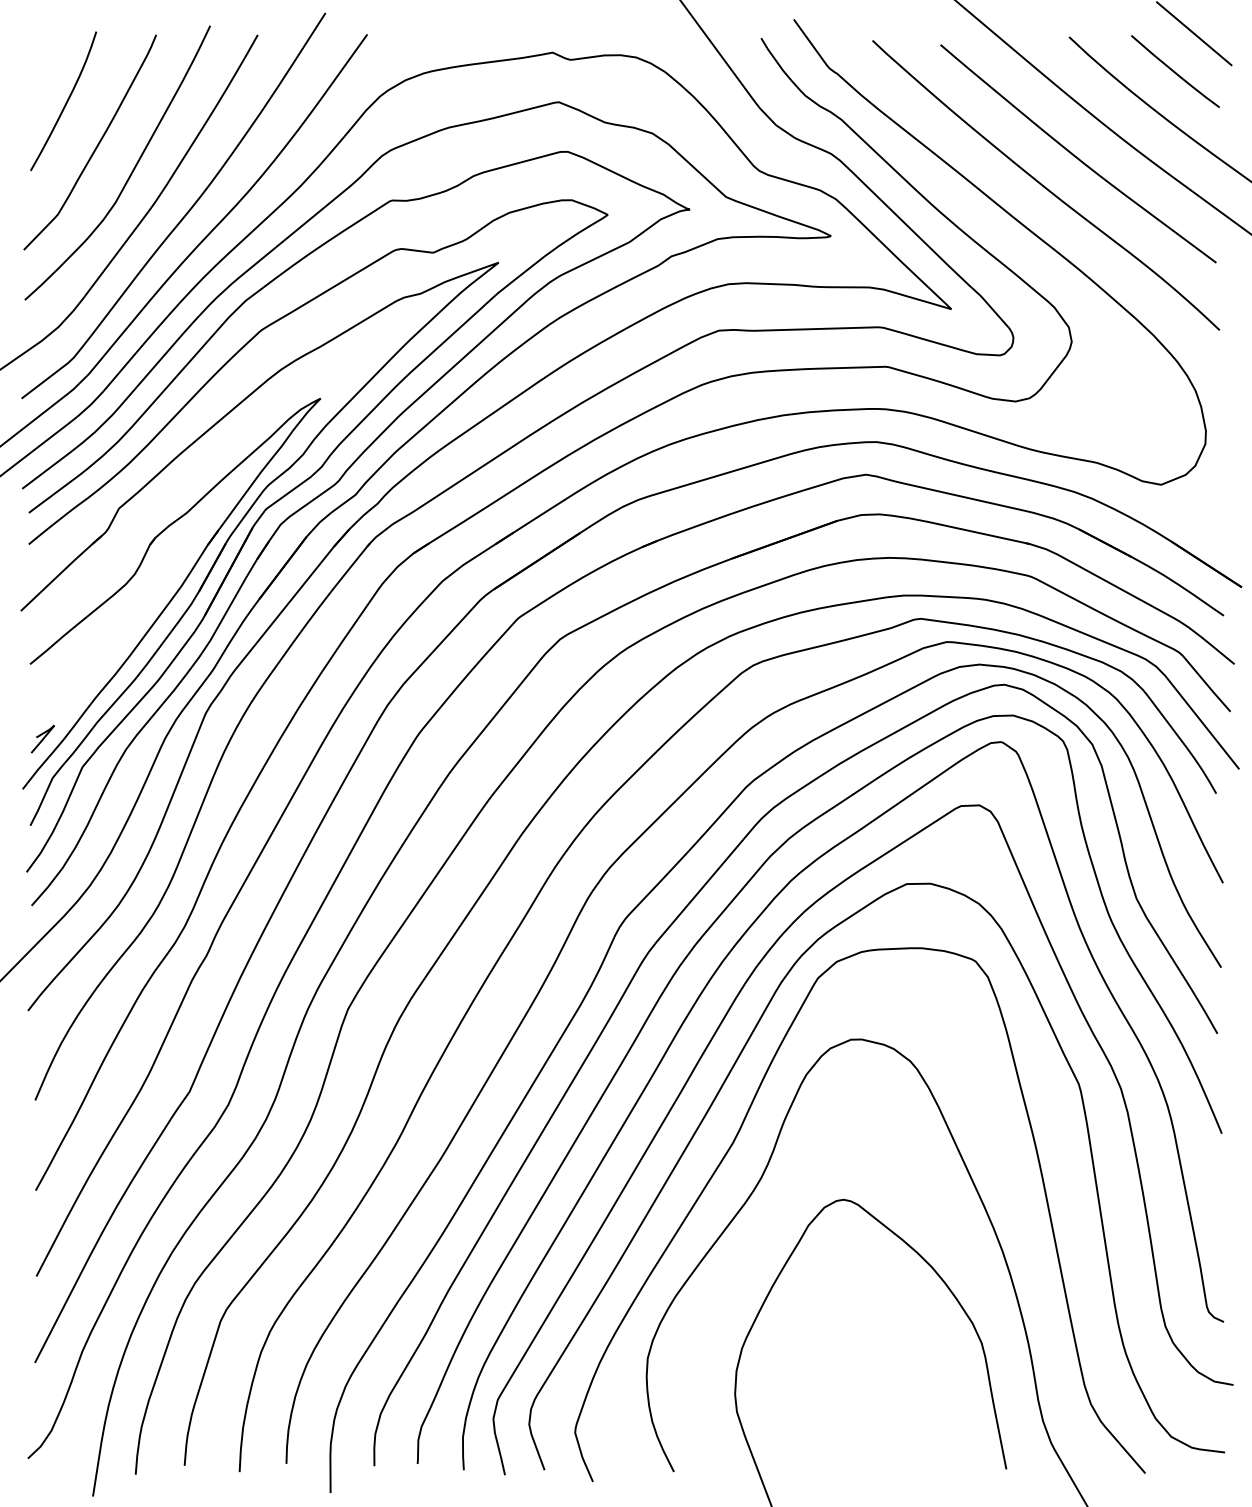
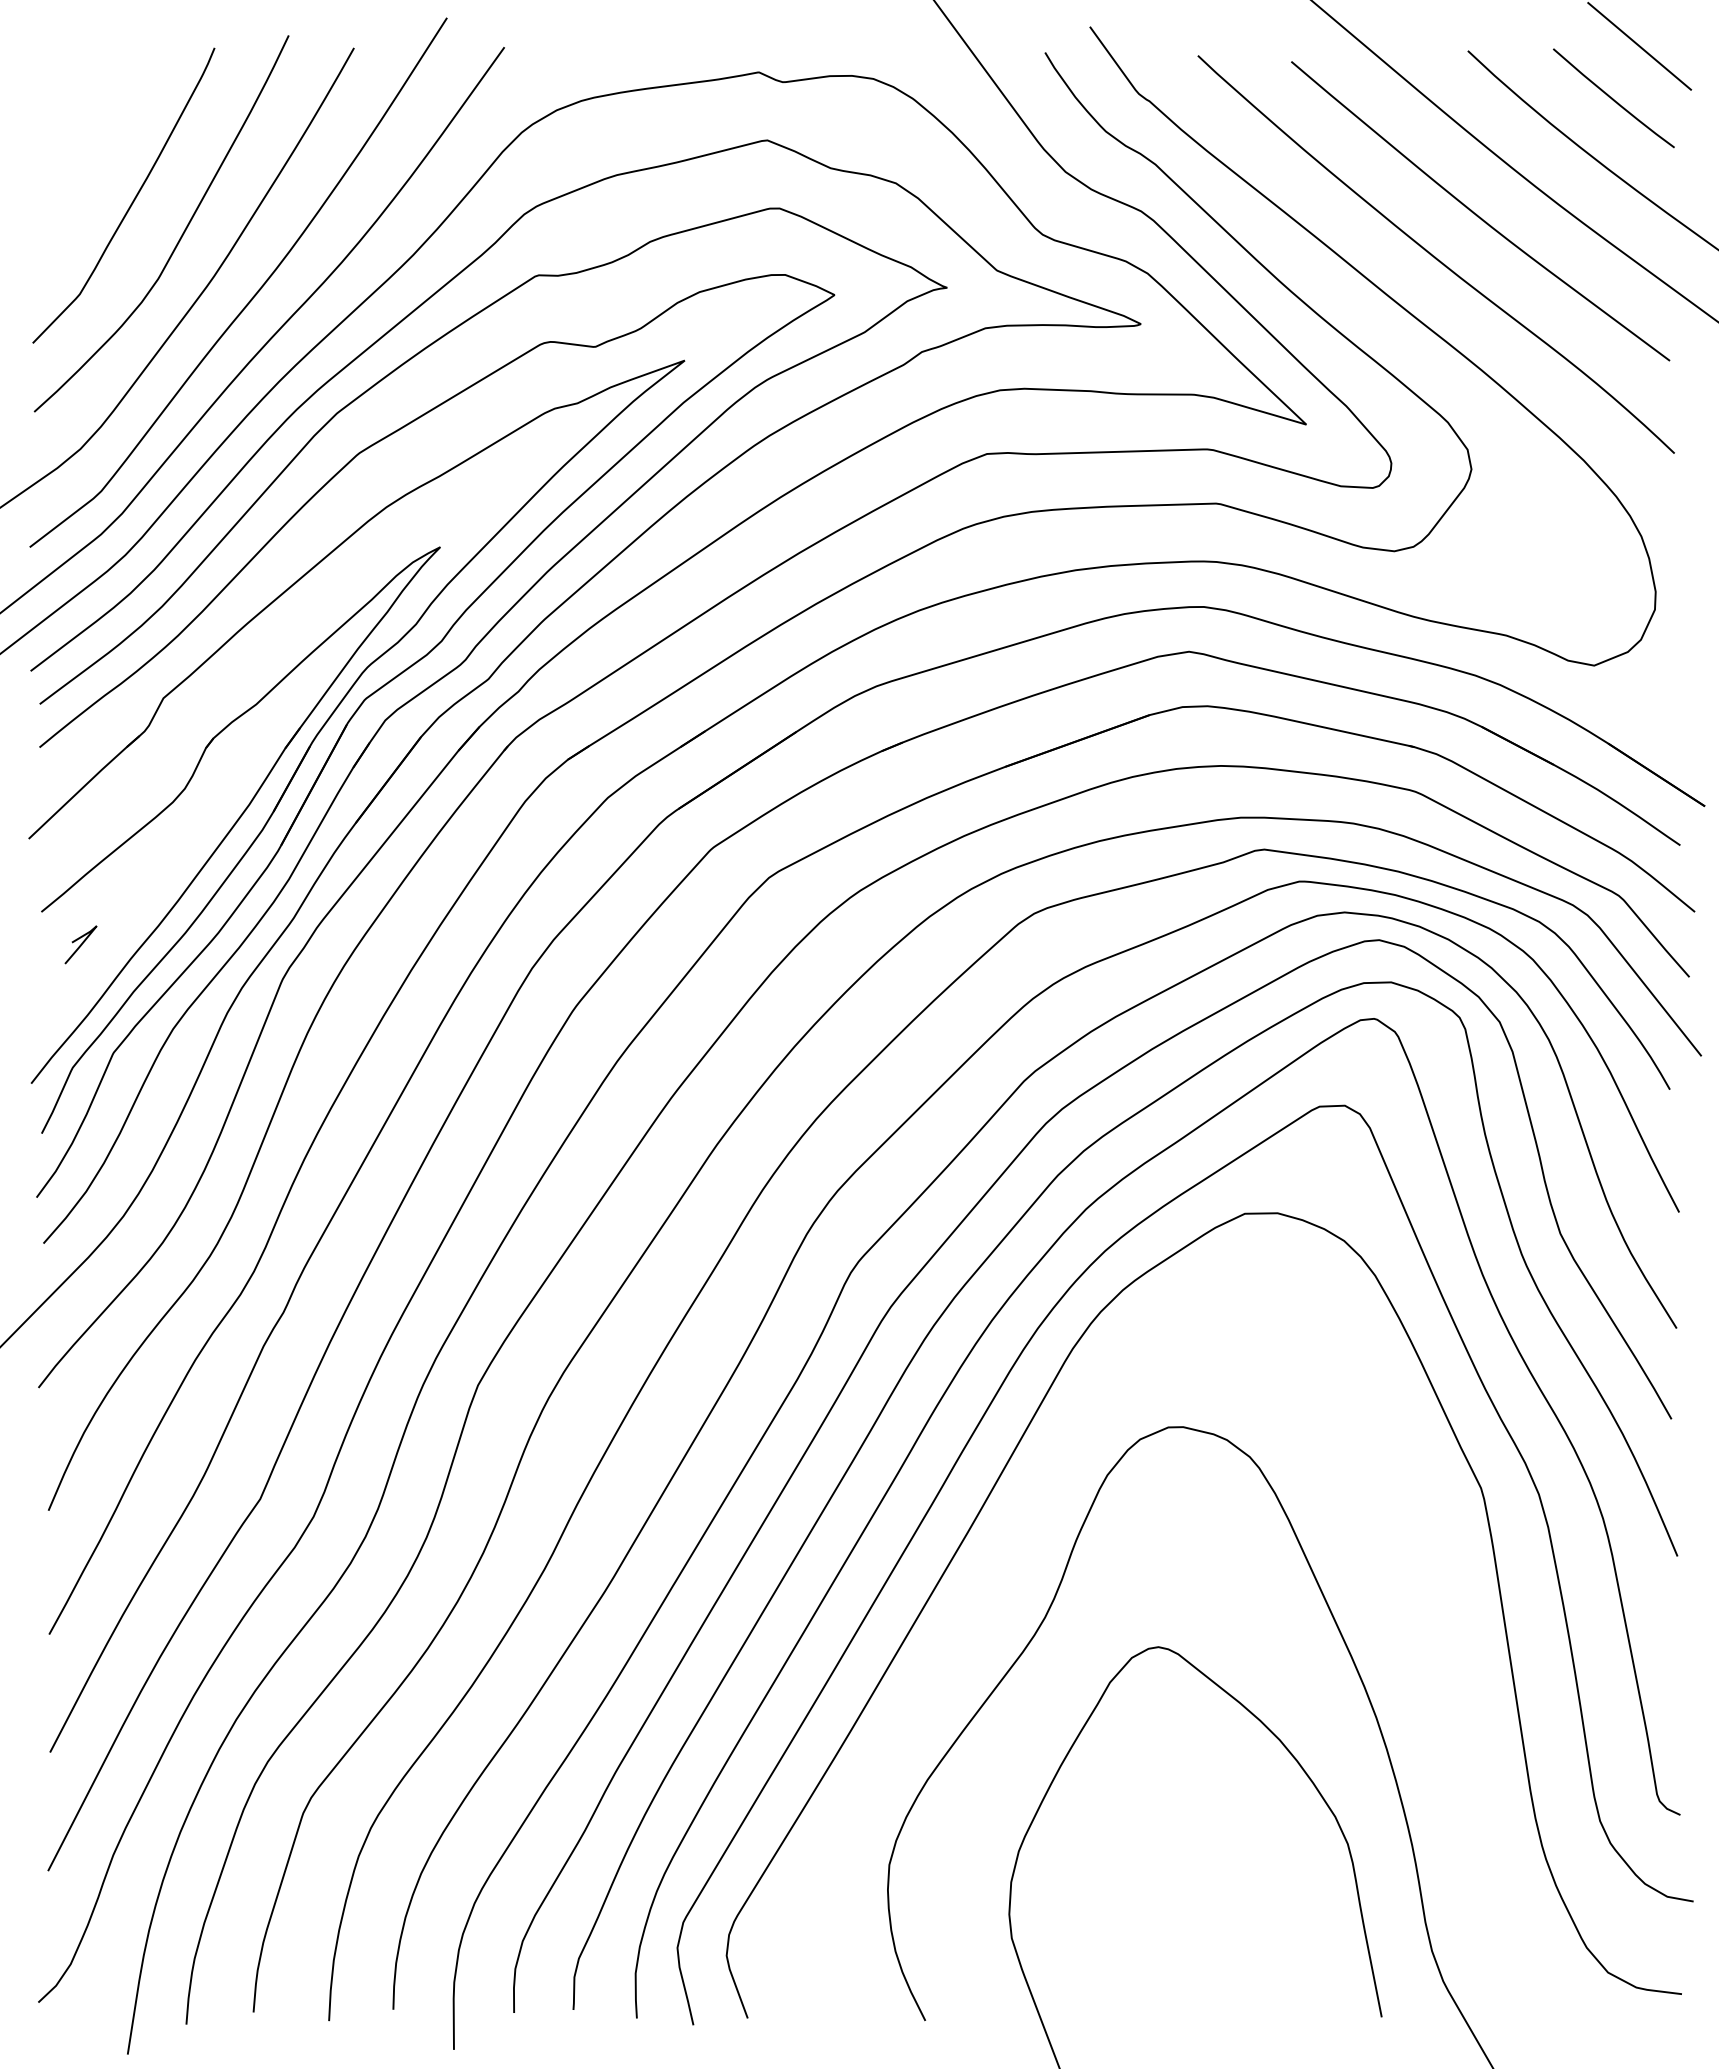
curve: (66, 101) -> (91, 139), removed
line: (42, 738) -> (80, 944), moved
curve: (733, 1144) -> (1006, 1571), removed

